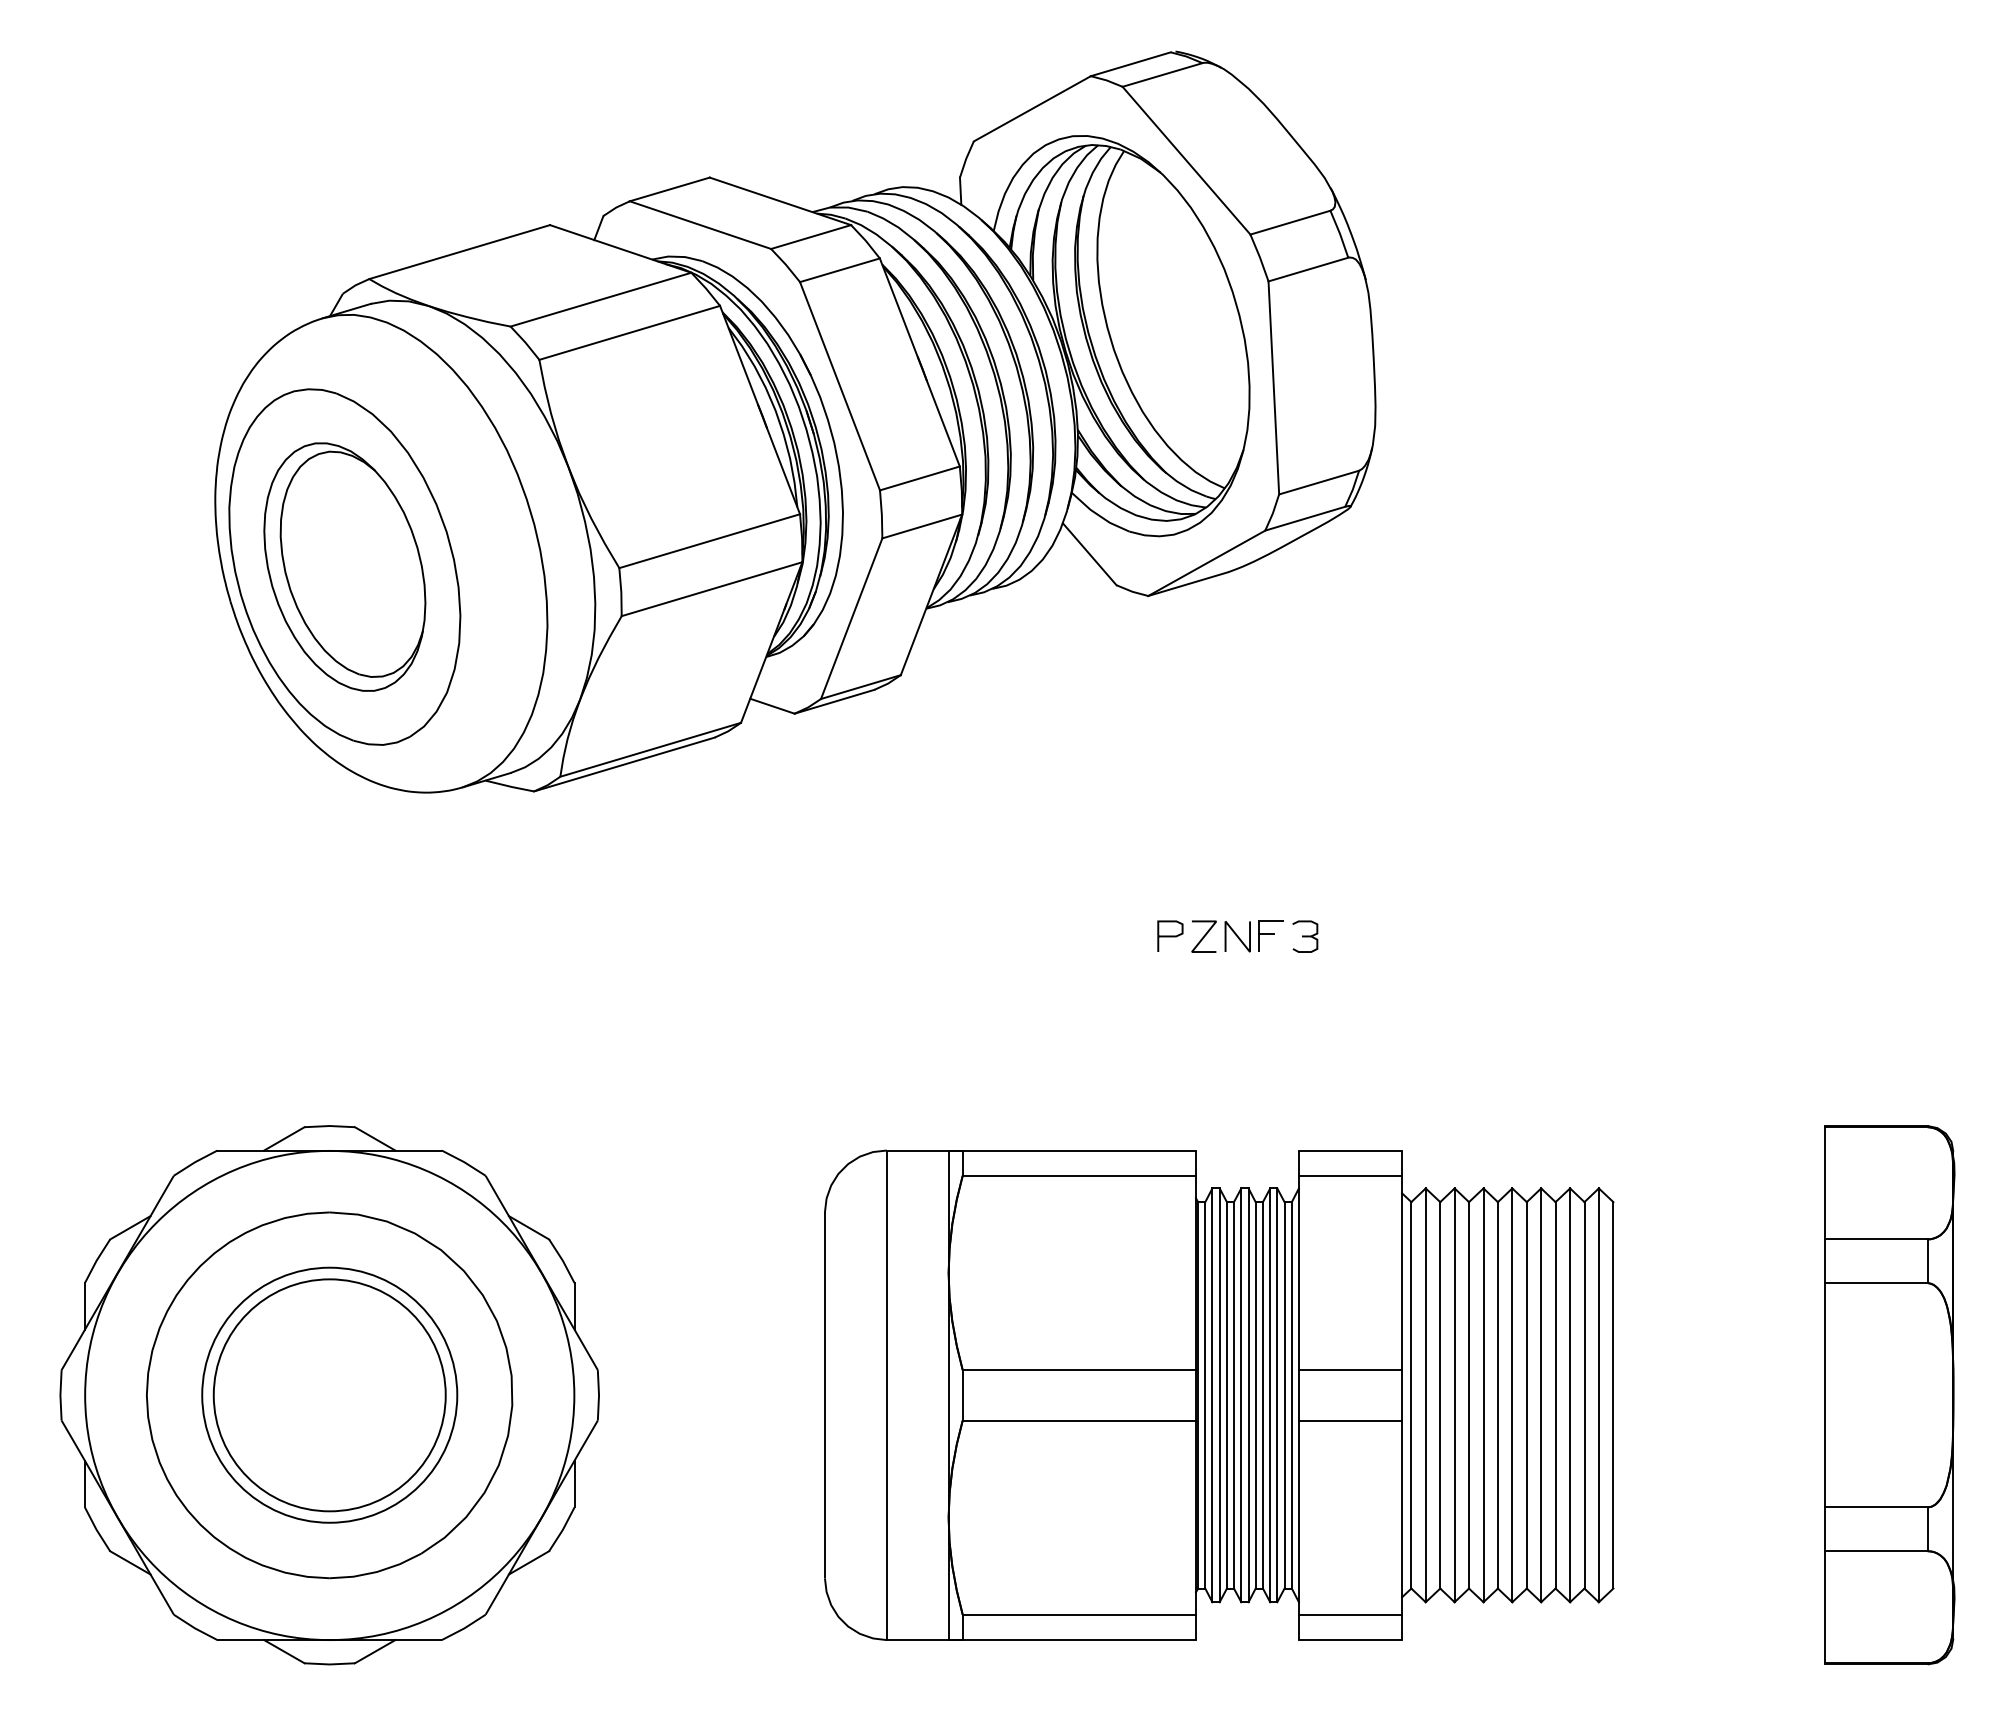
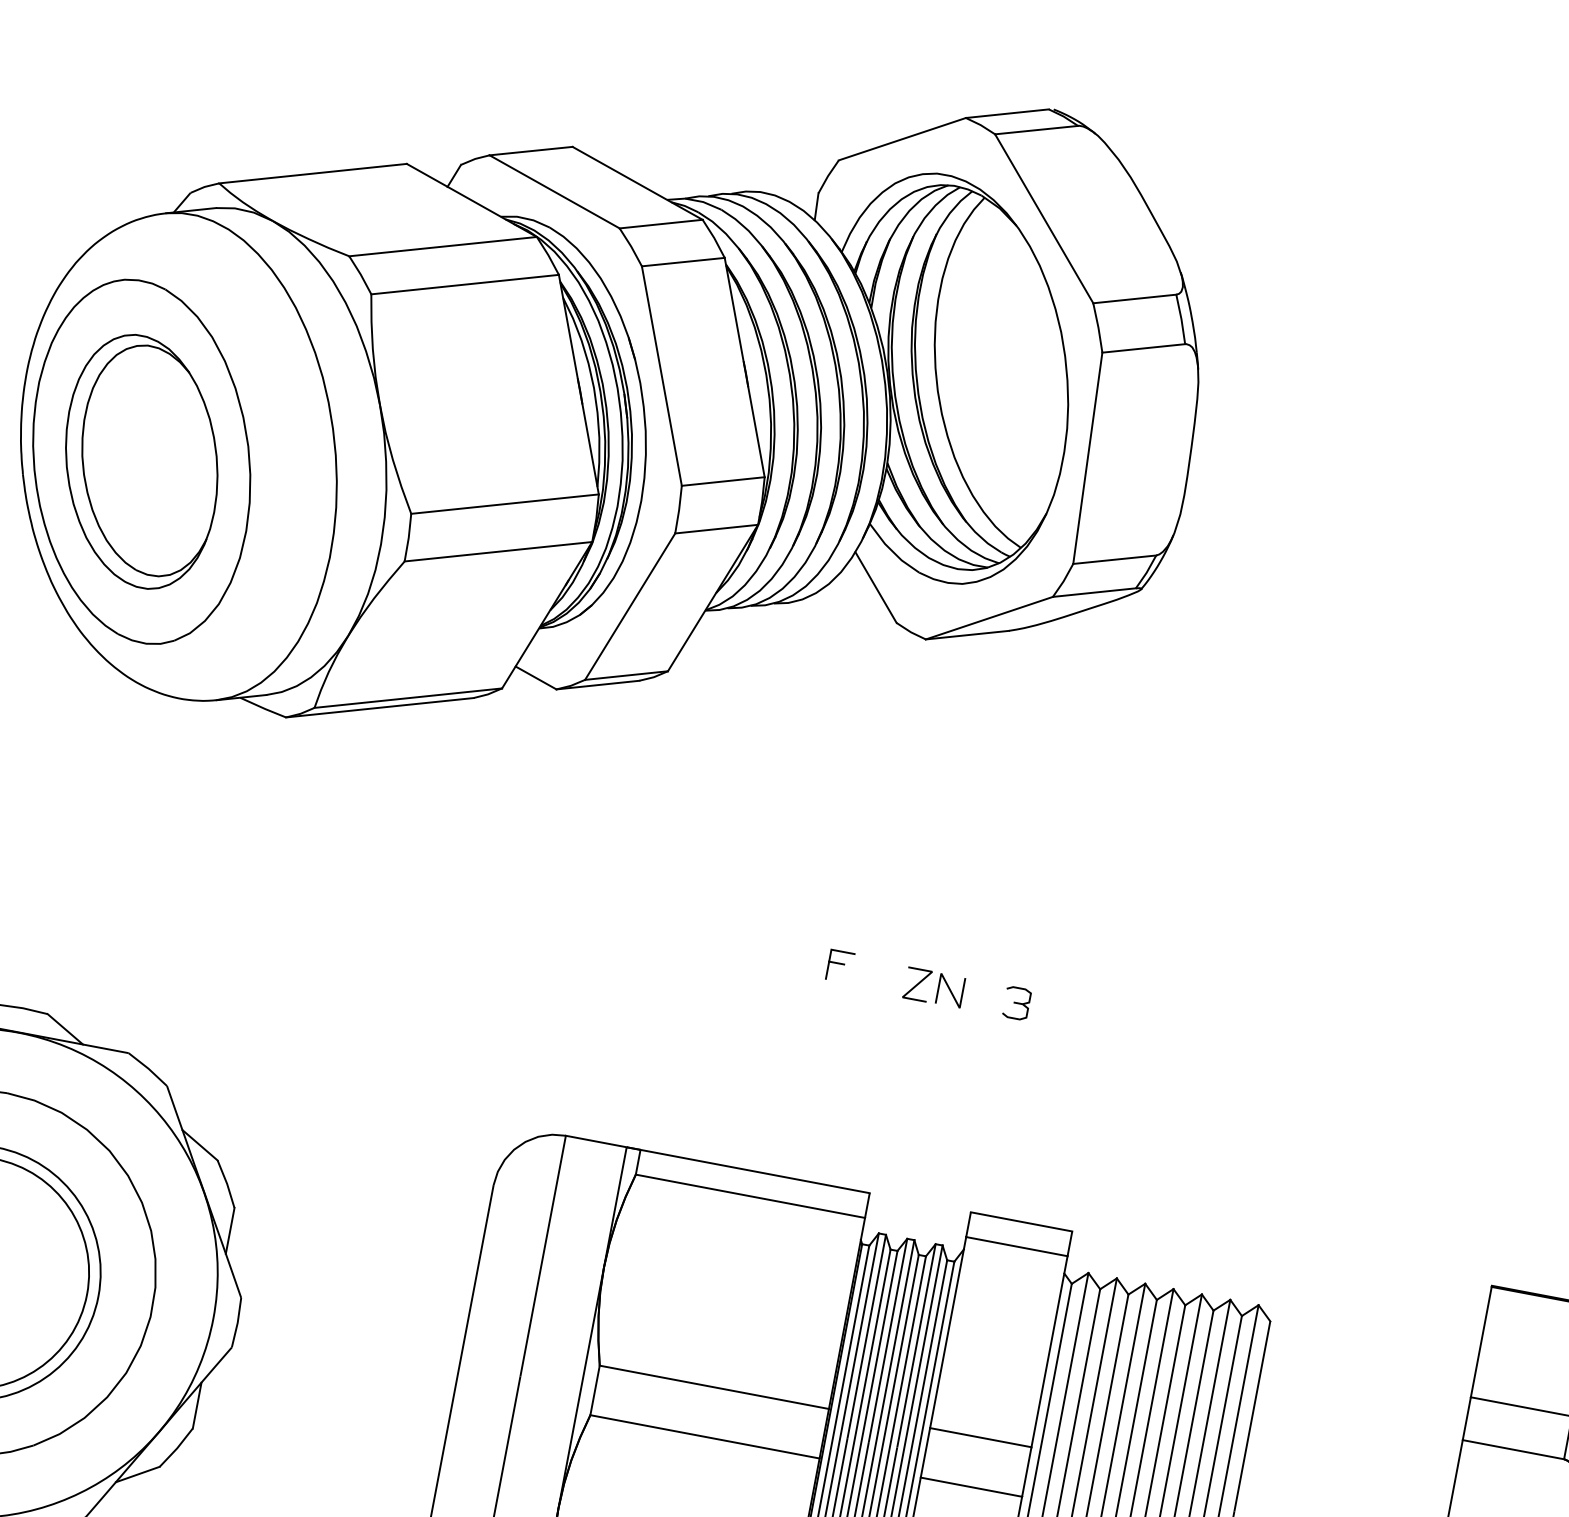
curve: (1170, 935) -> (884, 977), removed
part: (1270, 935) -> (839, 965), moved

